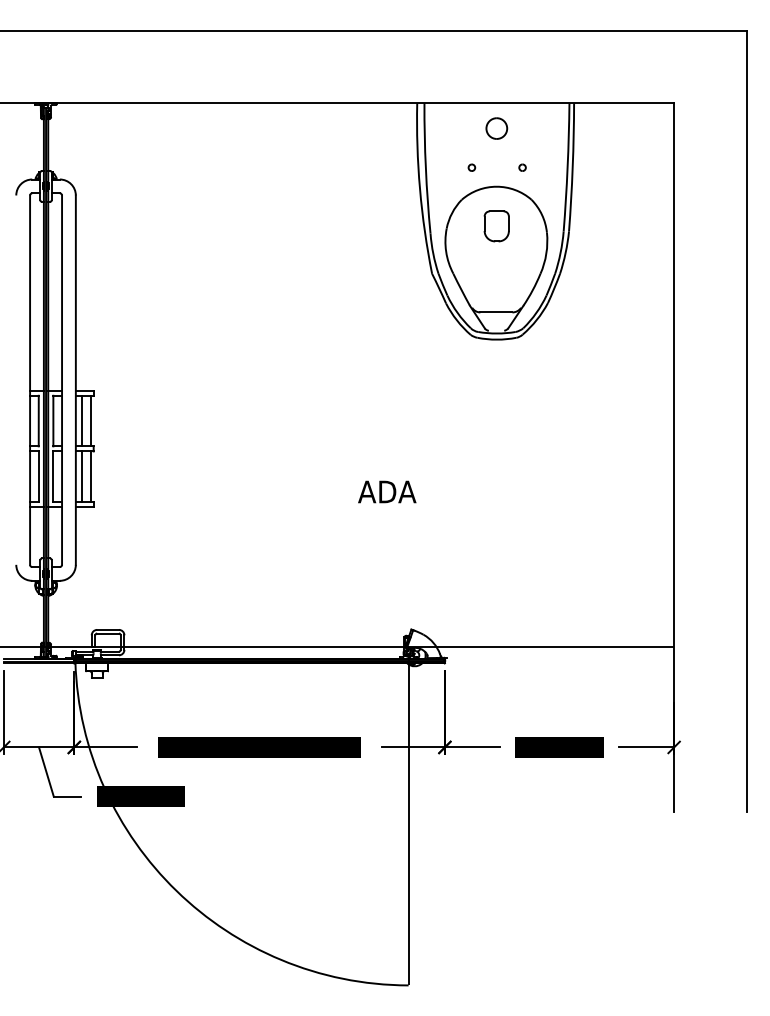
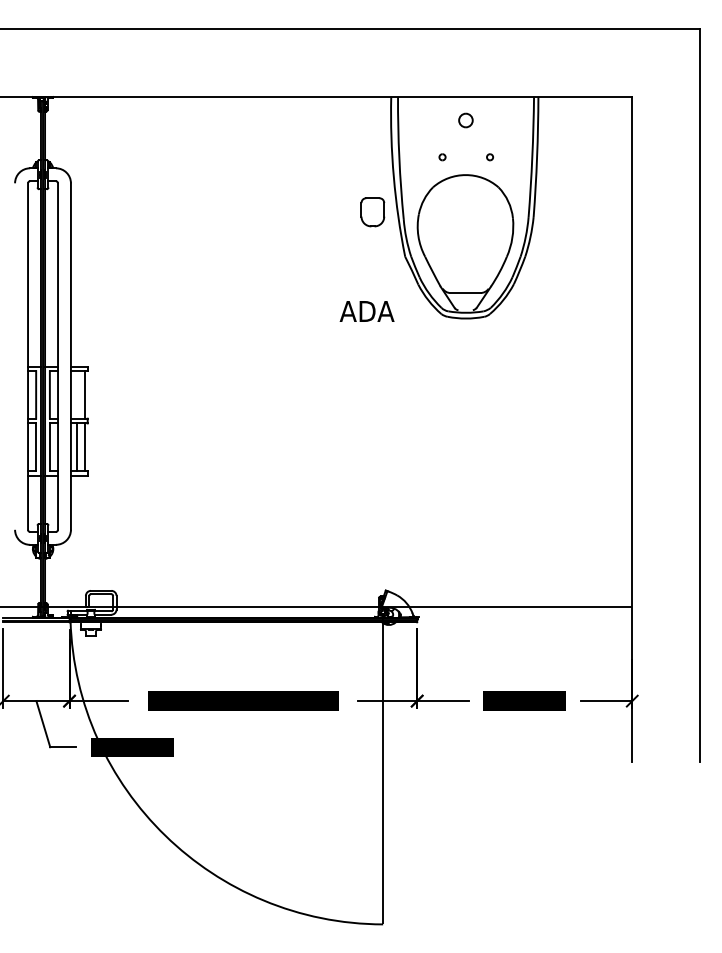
part: (496, 128) -> (465, 120), size x0.7
part: (496, 226) -> (372, 212), moved
line: (81, 420) -> (76, 394), removed
text: (386, 492) -> (366, 311), moved

